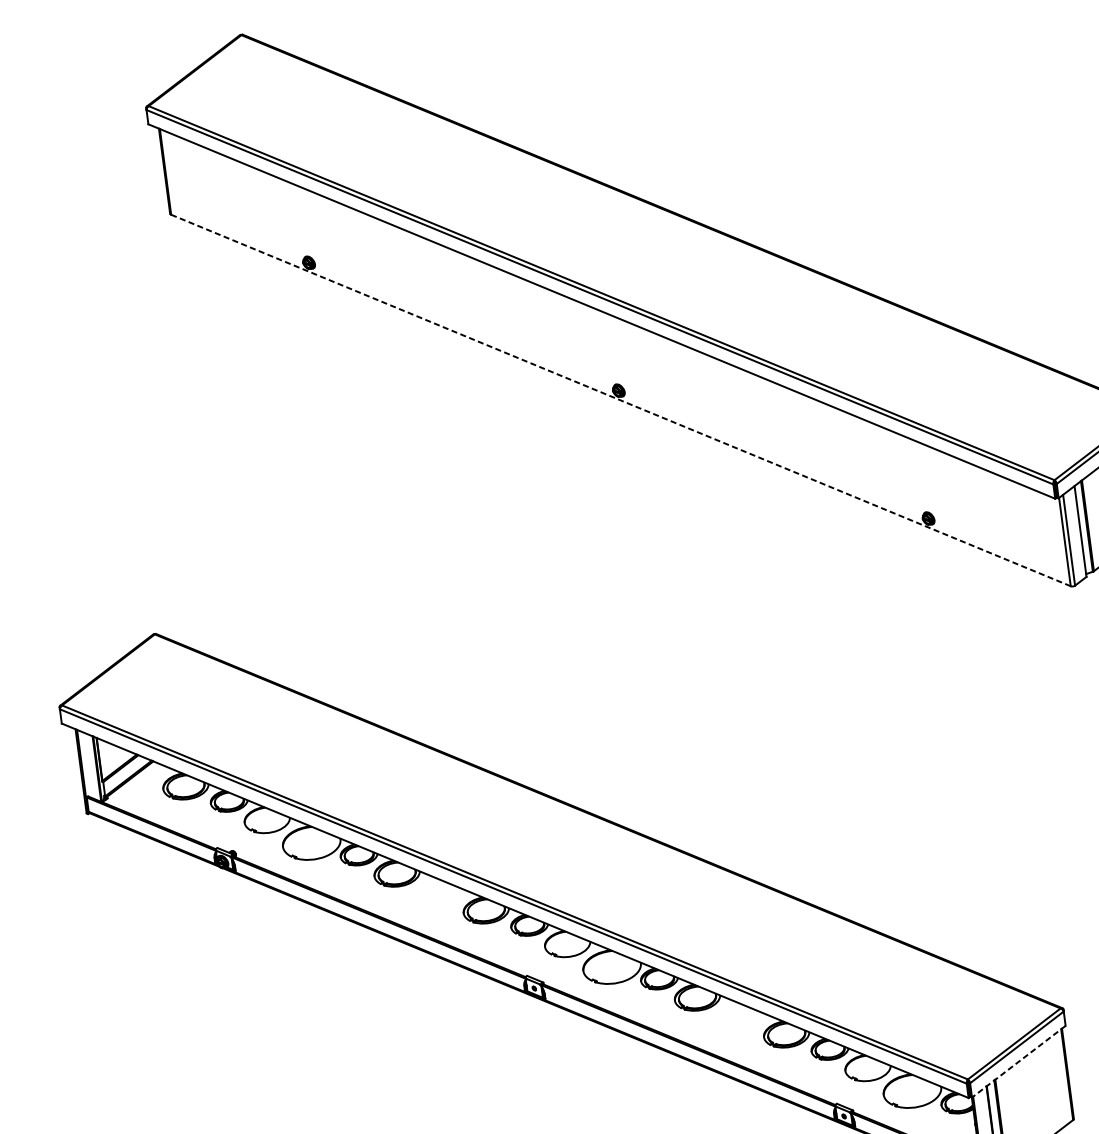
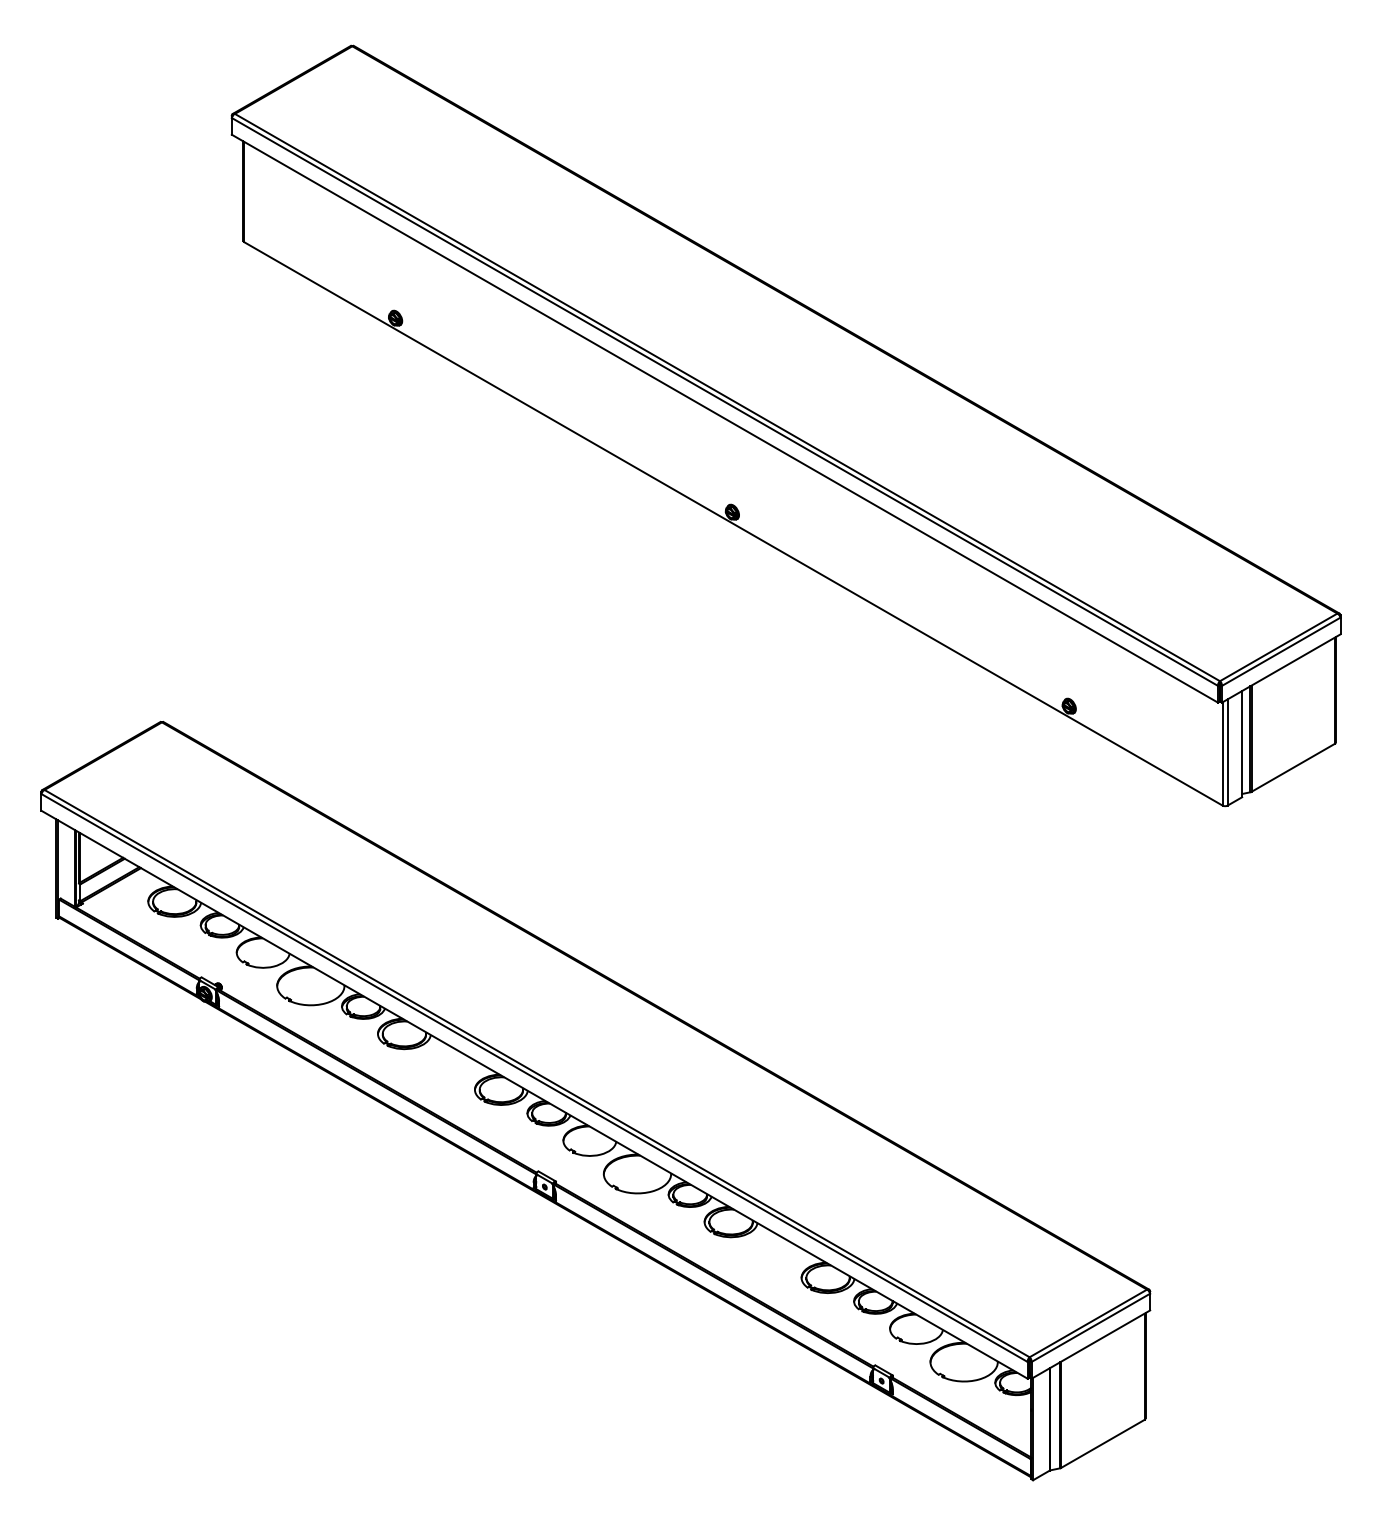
line: (620, 400) -> (733, 523), dashed -> solid
line: (1018, 1061) -> (1090, 1344), dashed -> solid

